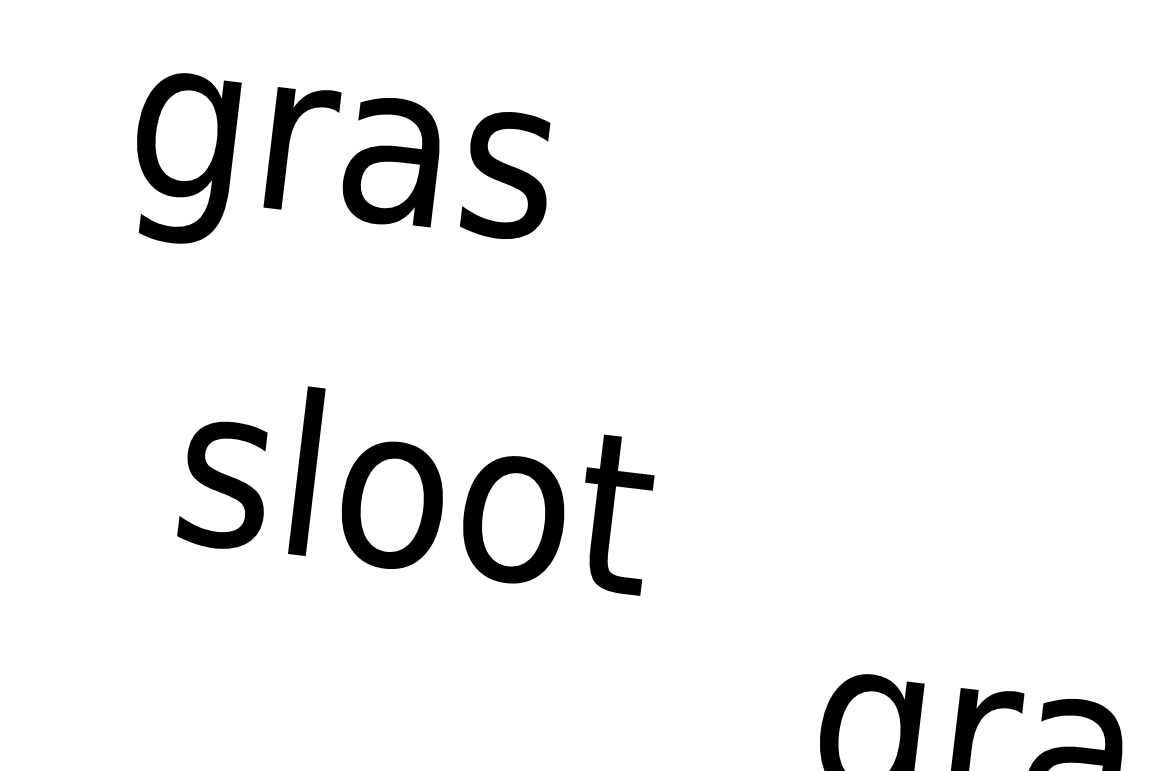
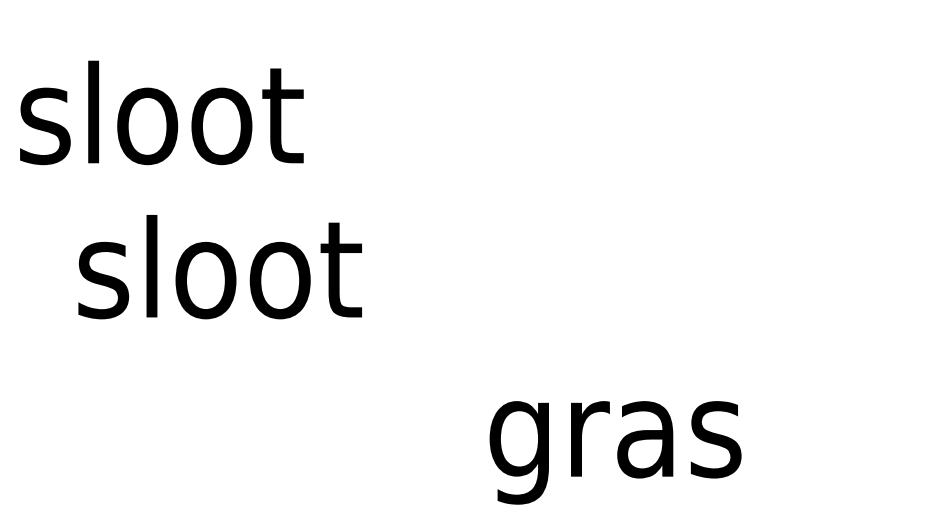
text: (345, 154) -> (161, 125), gras -> sloot
text: (416, 486) -> (219, 267), moved

